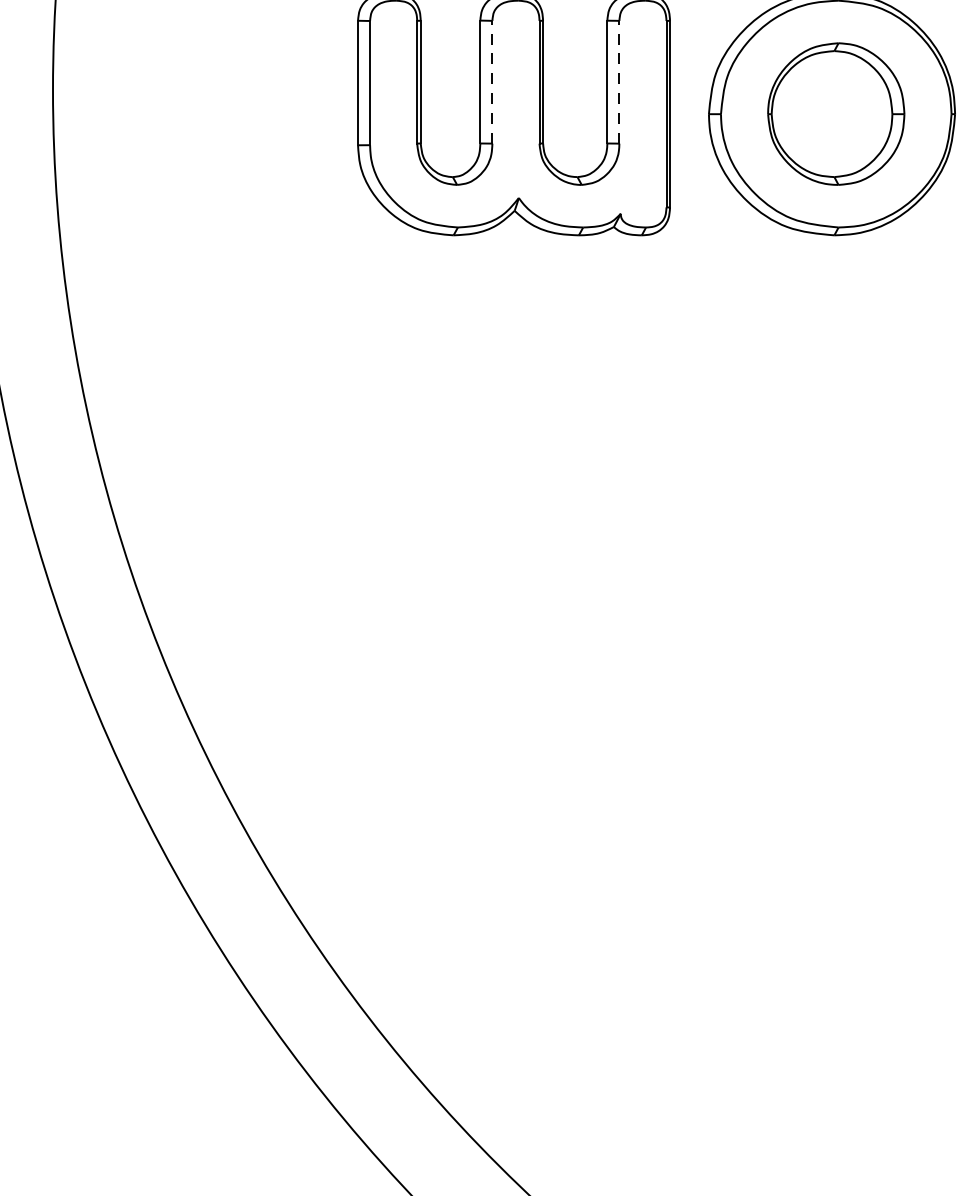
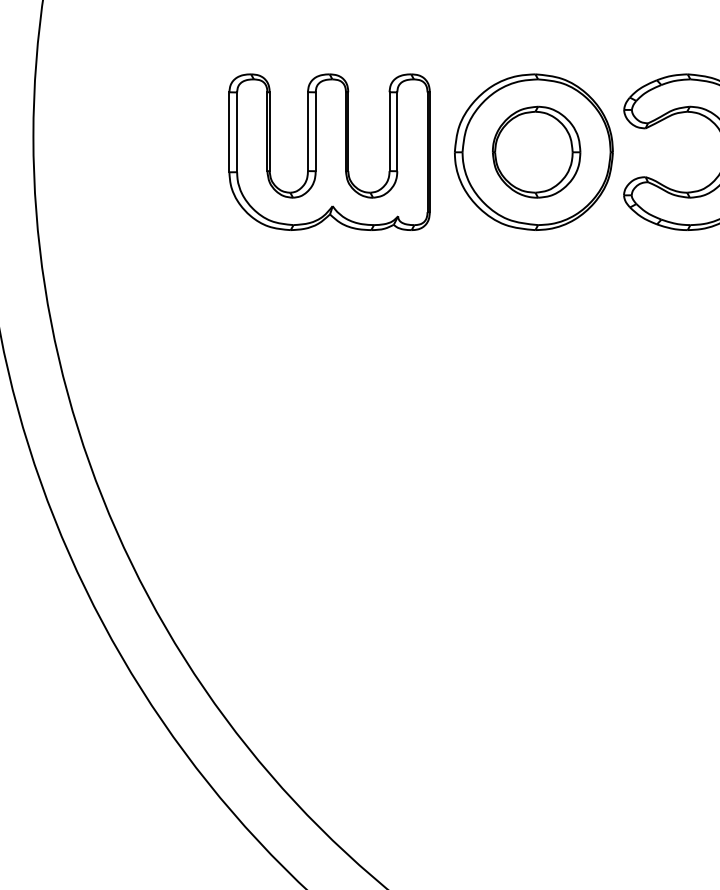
line: (492, 81) -> (315, 131), dashed -> solid
line: (619, 81) -> (397, 131), dashed -> solid

